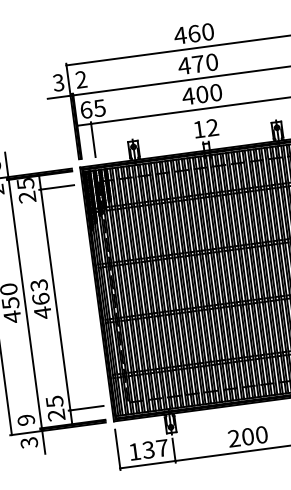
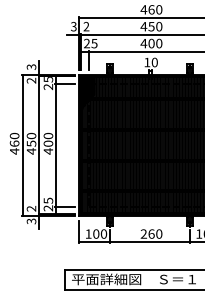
text: (198, 63) -> (151, 26), 470 -> 450
text: (87, 109) -> (87, 43), 65 -> 25
text: (212, 127) -> (154, 62), 12 -> 10
text: (40, 291) -> (48, 139), 463 -> 400
text: (26, 419) -> (31, 208), 9 -> 2
text: (247, 435) -> (151, 233), 200 -> 260
text: (156, 447) -> (100, 233), 137 -> 100

